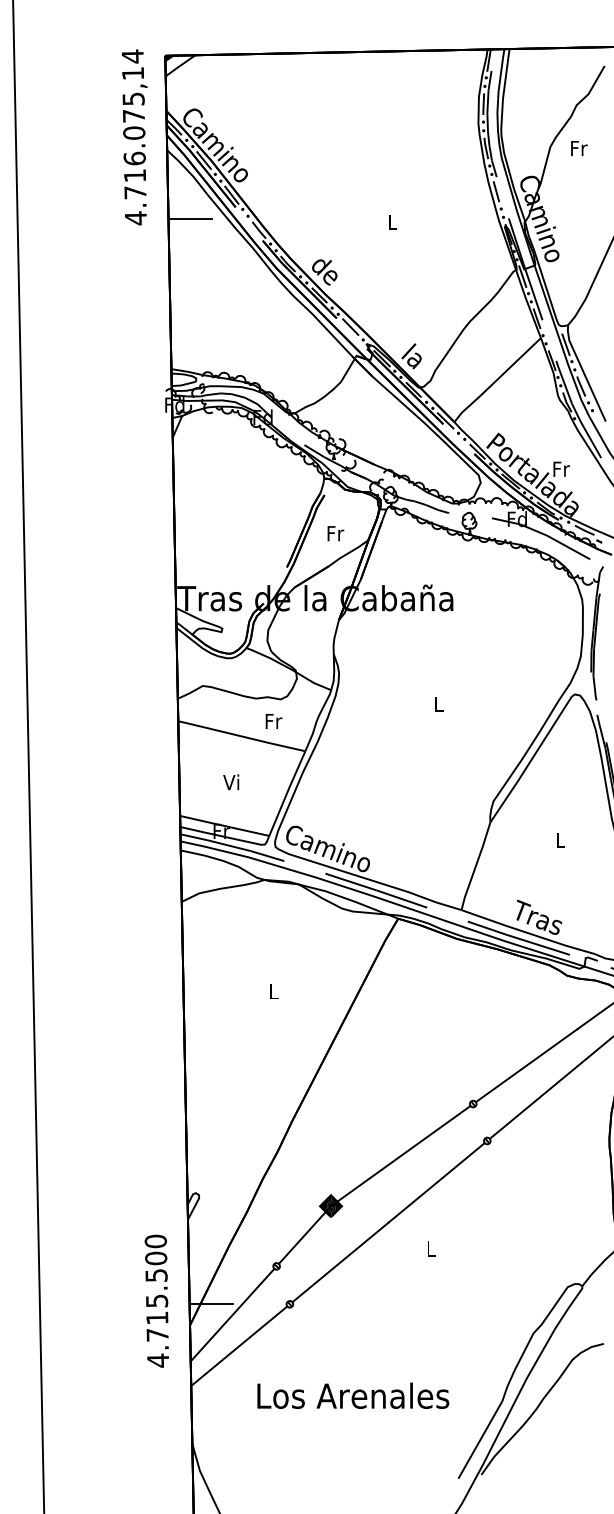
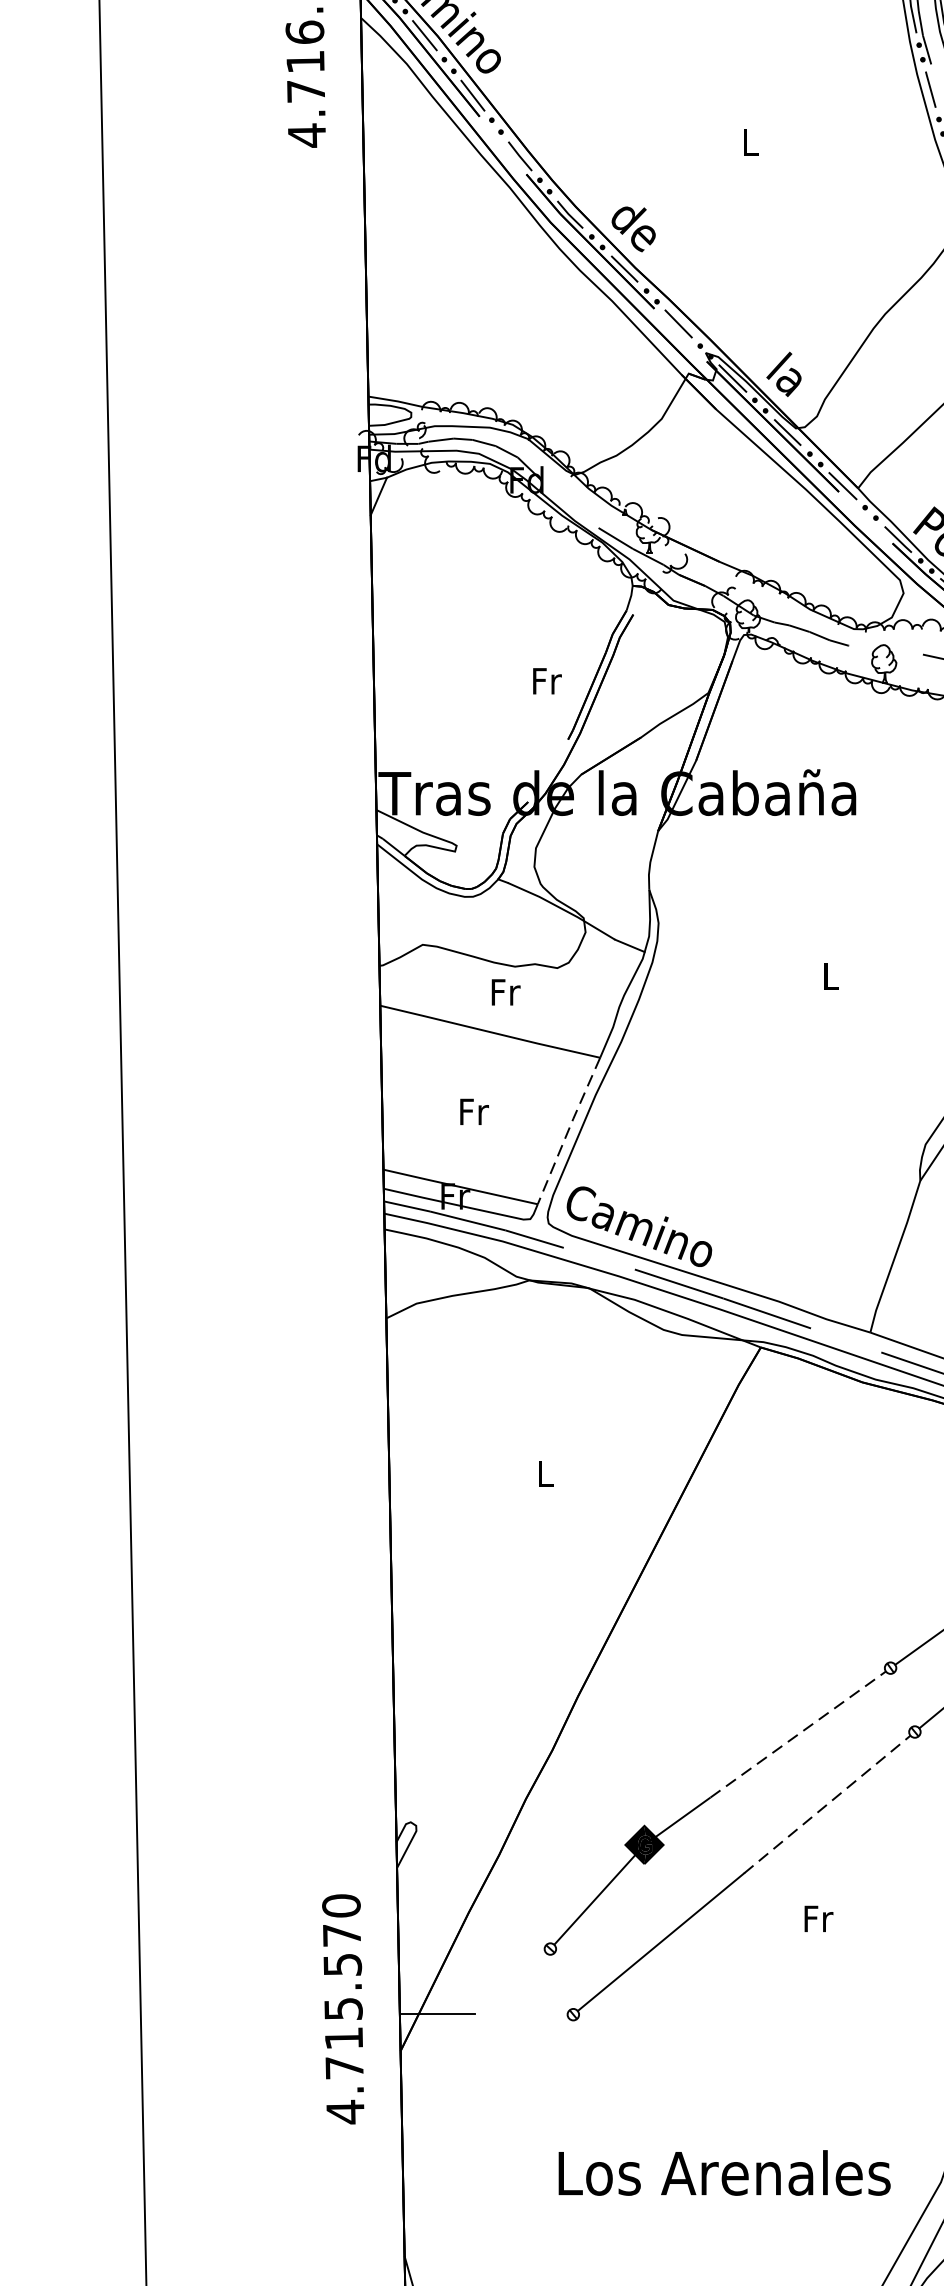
line: (189, 218) -> (399, 135), removed
text: (335, 533) -> (546, 680), moved
text: (273, 721) -> (505, 992), moved
text: (232, 782) -> (474, 1111), Vi -> Fr
line: (287, 793) -> (569, 1130), solid -> dashed
line: (420, 1142) -> (799, 1734), solid -> dashed
line: (437, 1182) -> (828, 1803), solid -> dashed
text: (431, 1248) -> (818, 1918), L -> Fr
text: (156, 1258) -> (342, 1935), 4.715.500 -> 4.715.570
line: (232, 1314) -> (474, 2032), removed
line: (239, 1346) -> (486, 2087), removed
text: (353, 1395) -> (724, 2172), moved

